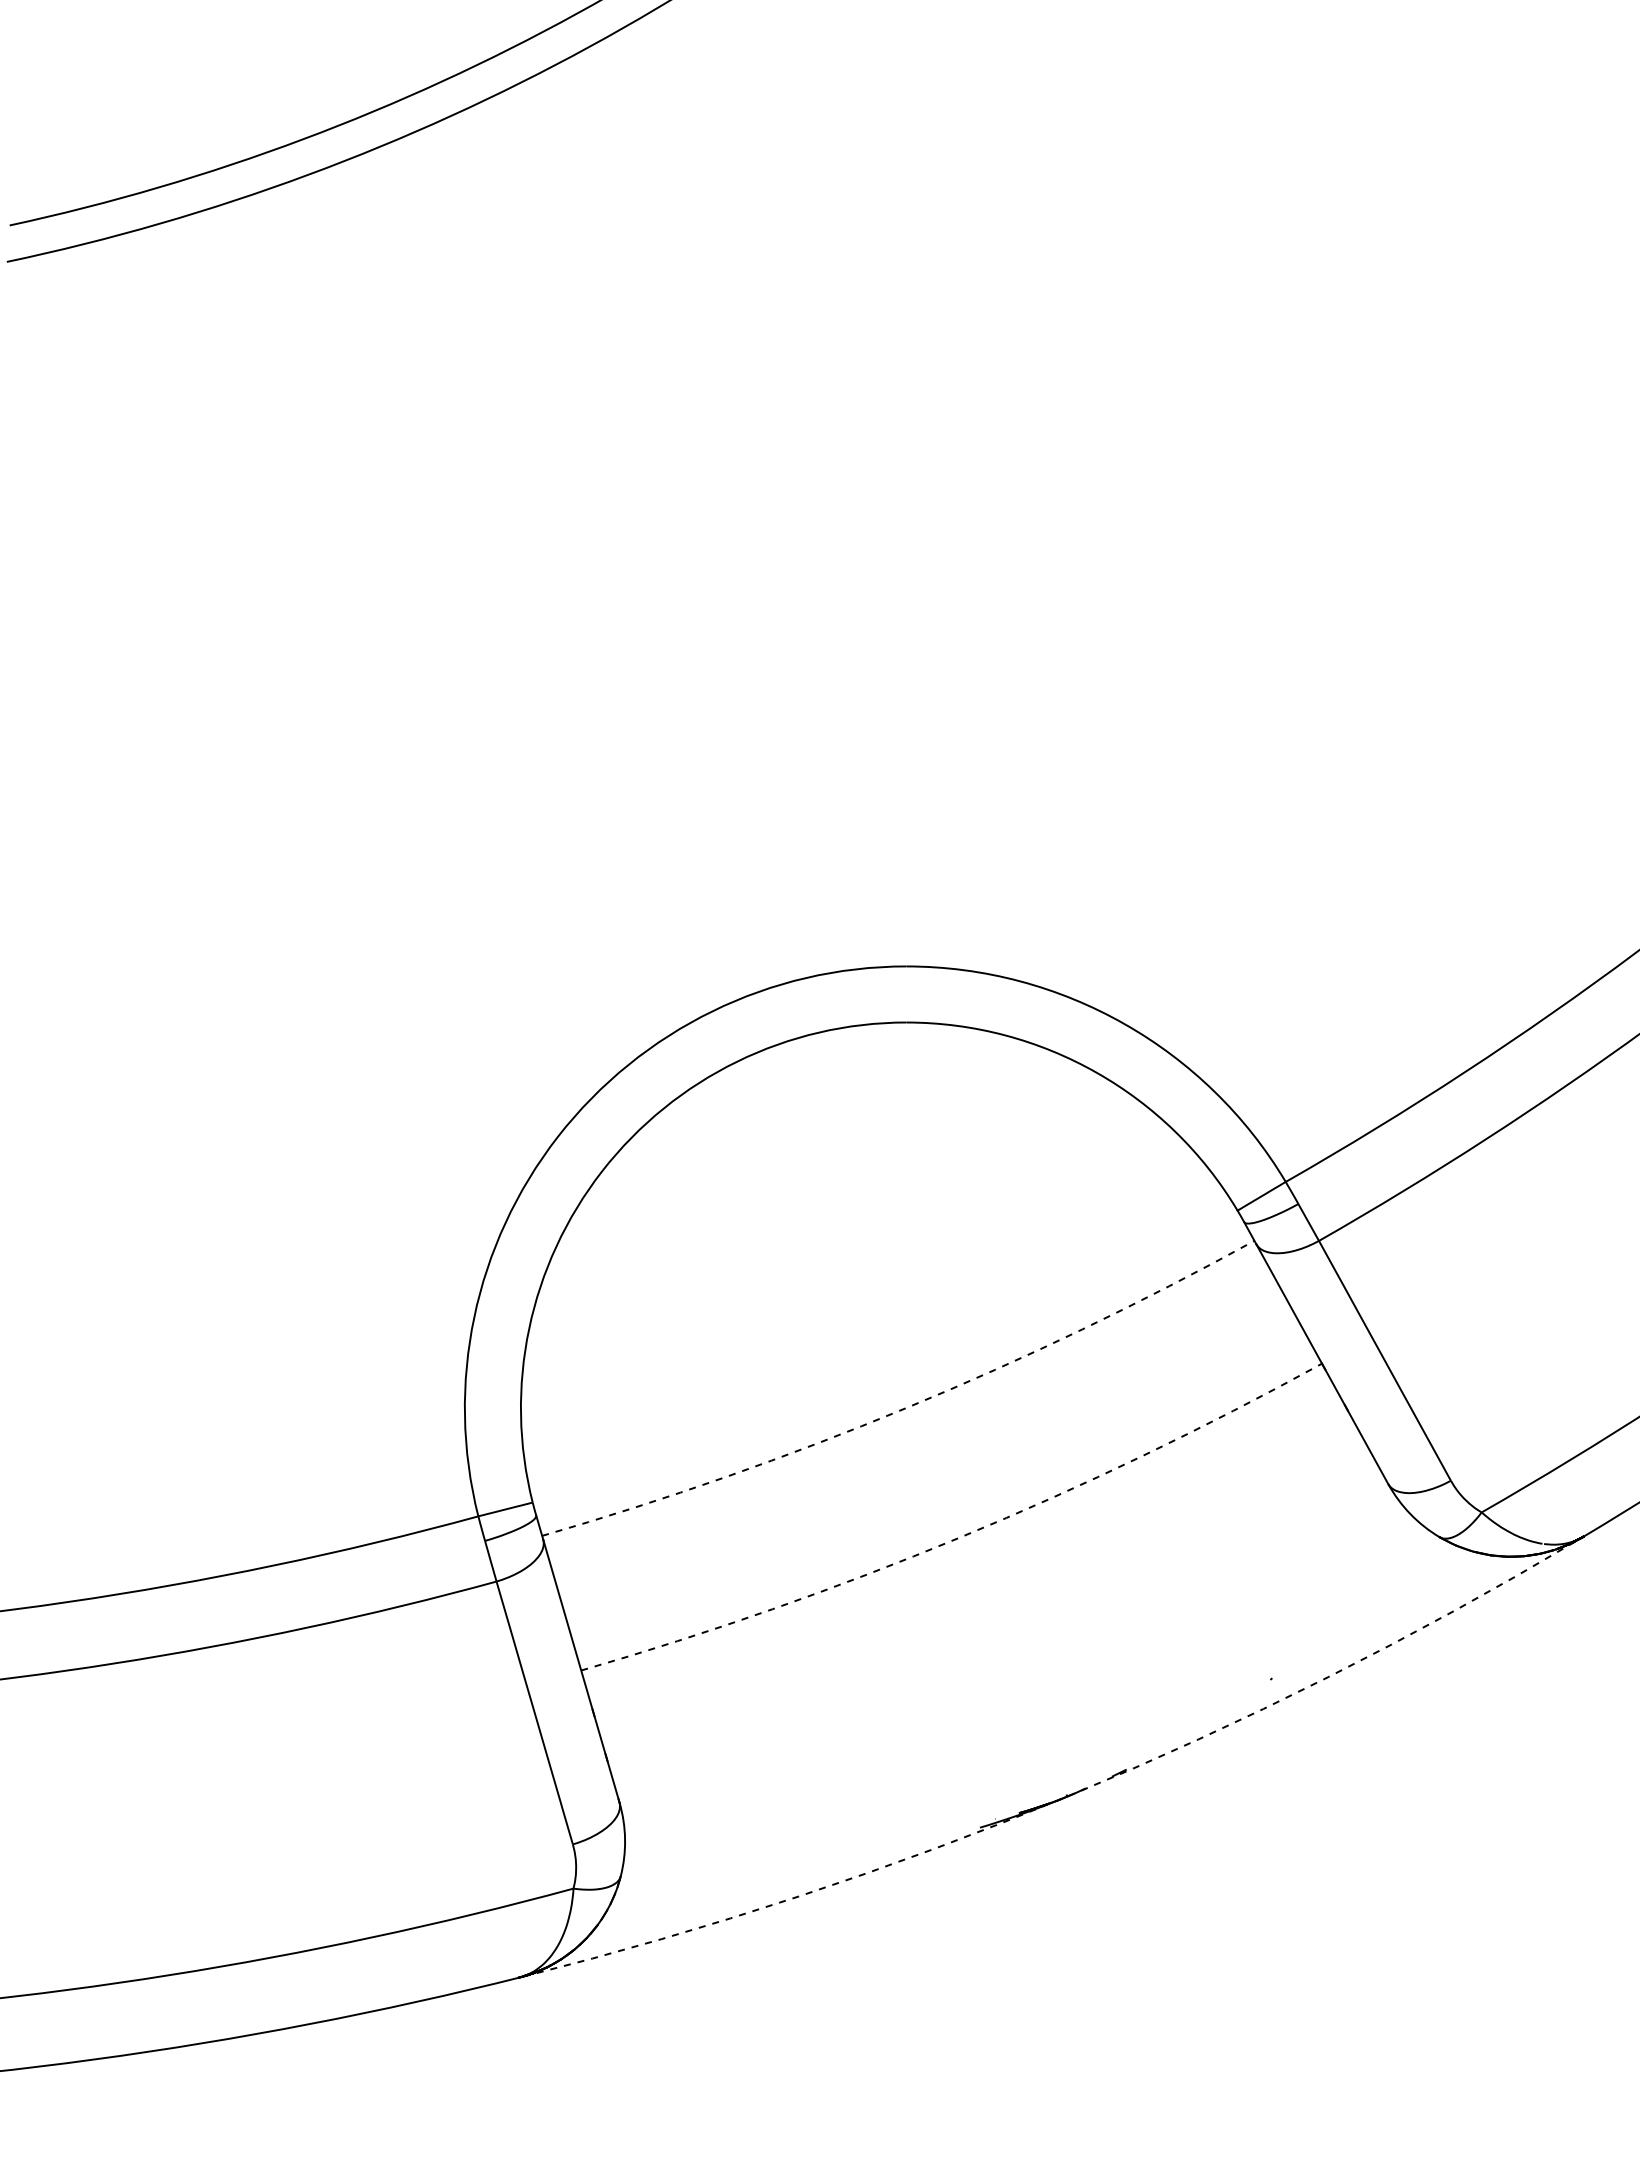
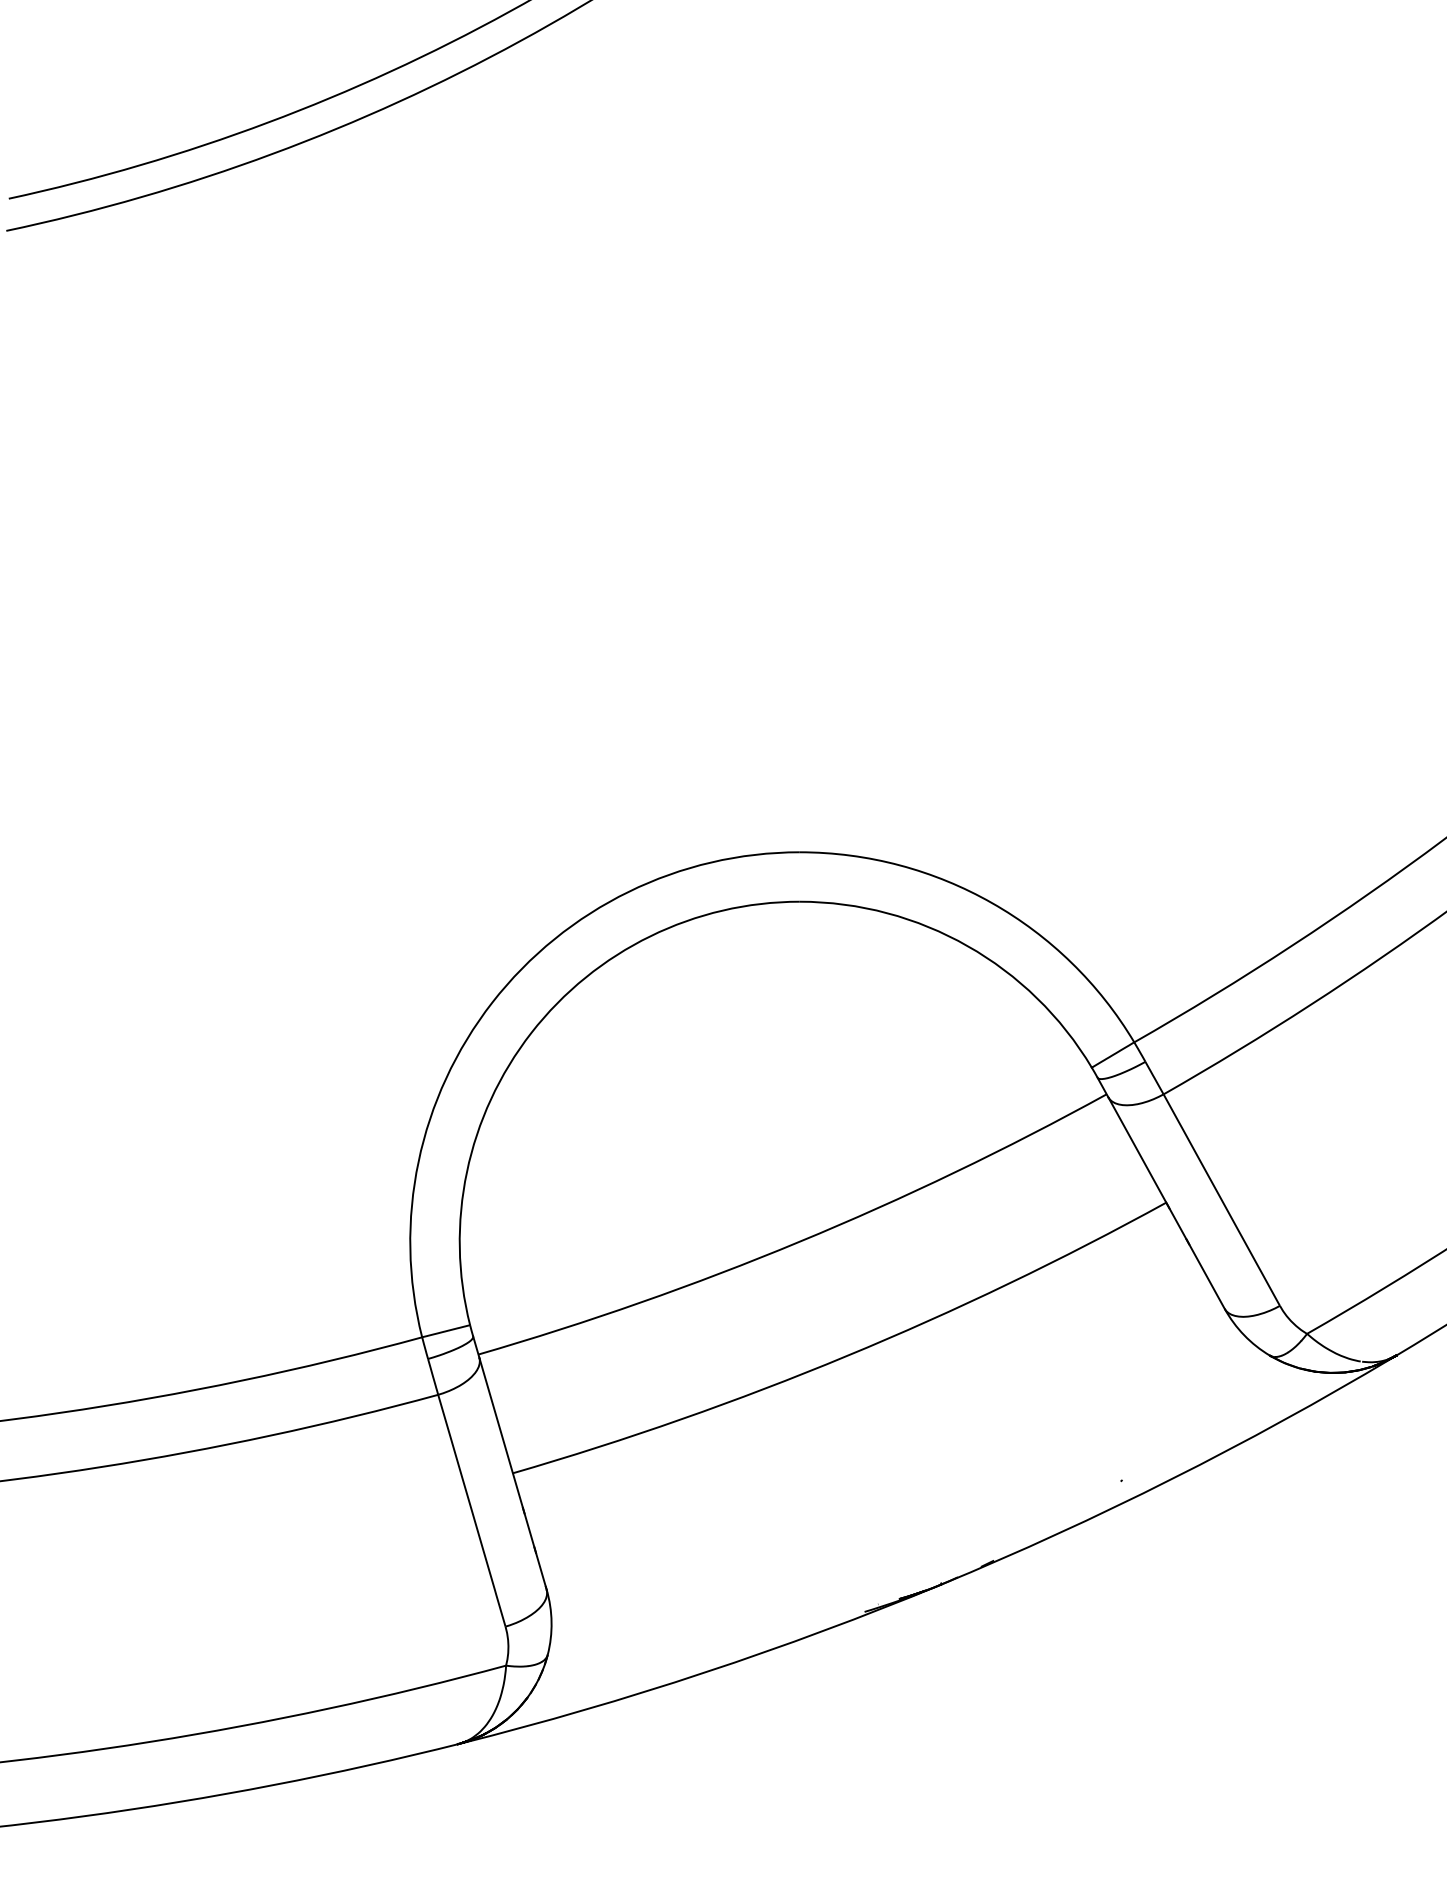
arc: (906, 1408) -> (799, 1242), dashed -> solid
arc: (960, 1537) -> (847, 1355), dashed -> solid
arc: (1067, 1796) -> (941, 1584), dashed -> solid

